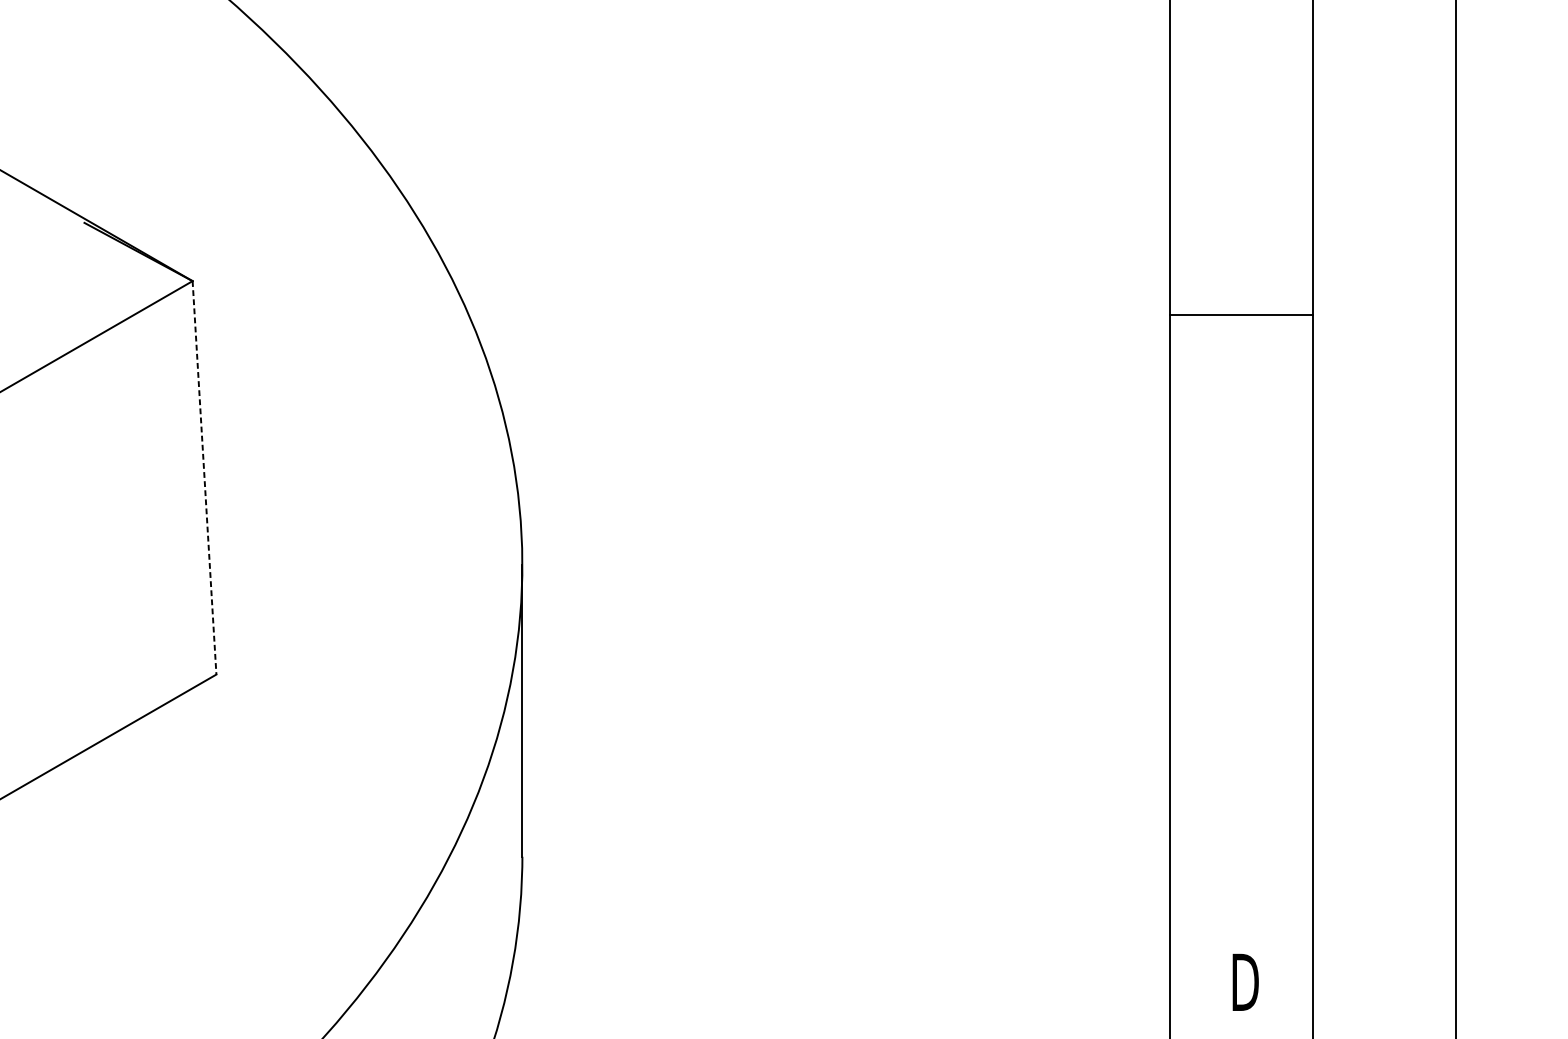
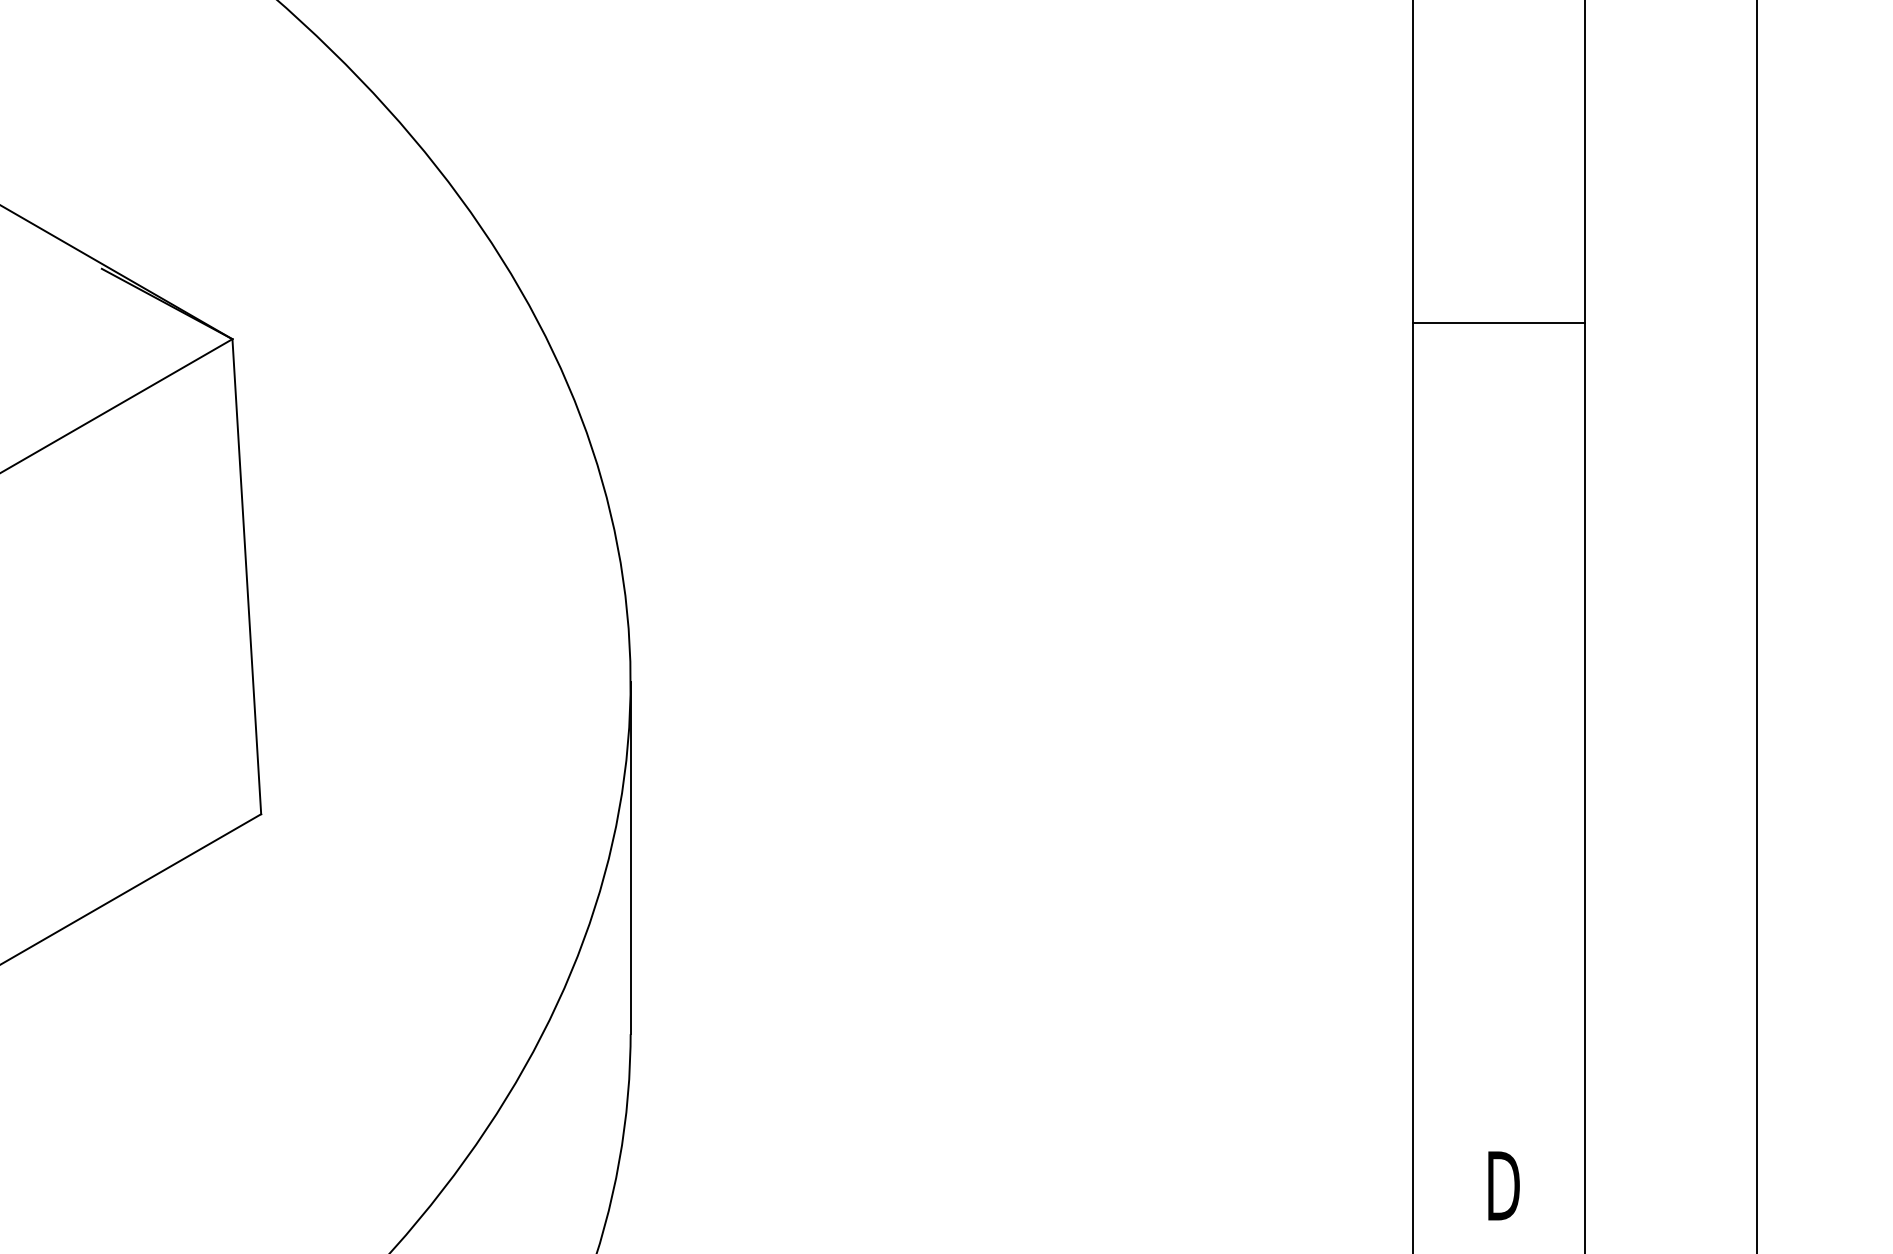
line: (1241, 314) -> (1498, 322), moved
line: (204, 477) -> (246, 576), dashed -> solid

